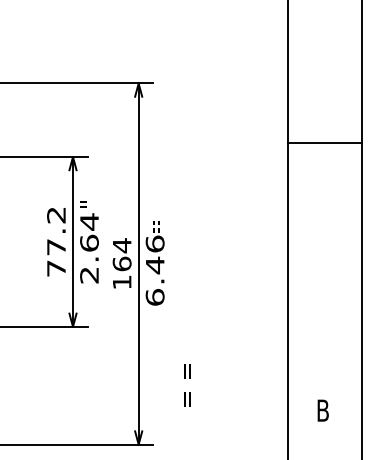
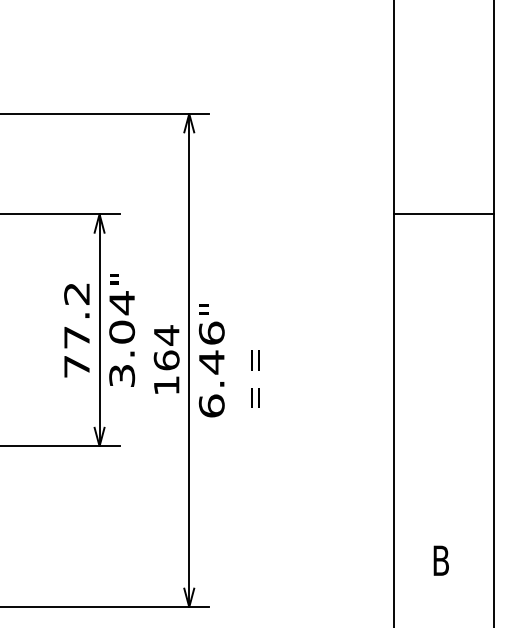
line: (324, 142) -> (443, 213), moved
text: (152, 226) -> (208, 309), = = -> "
text: (89, 258) -> (122, 352), 2.64 -> 3.04
text: (187, 385) -> (255, 378), moved

